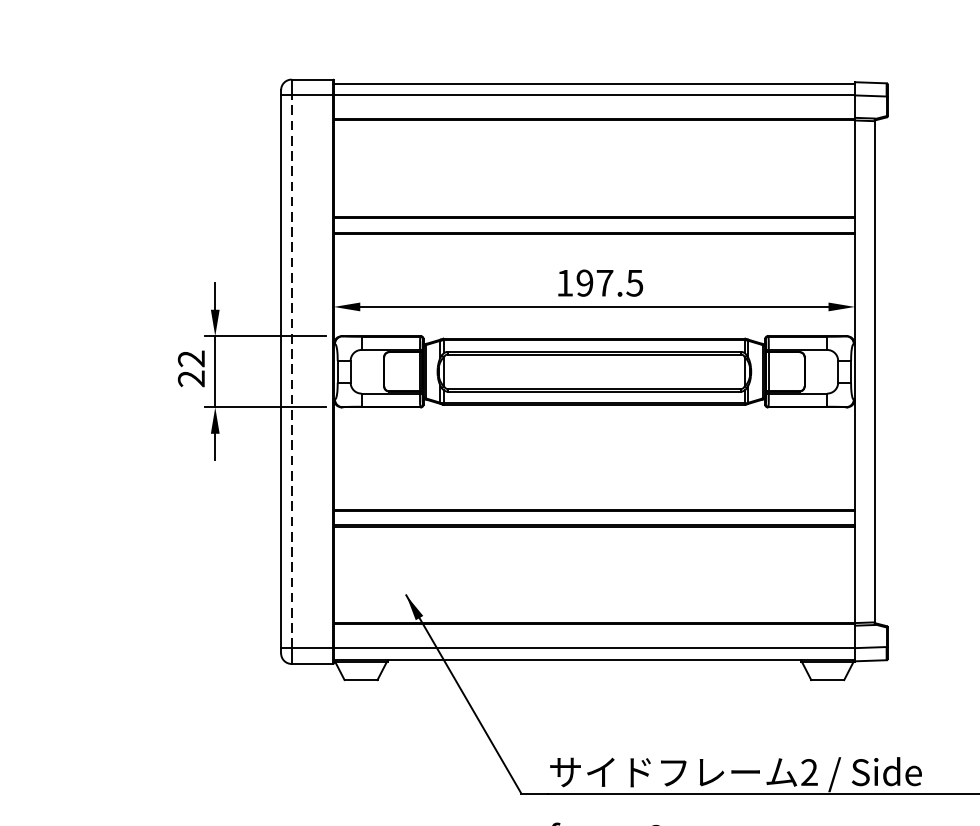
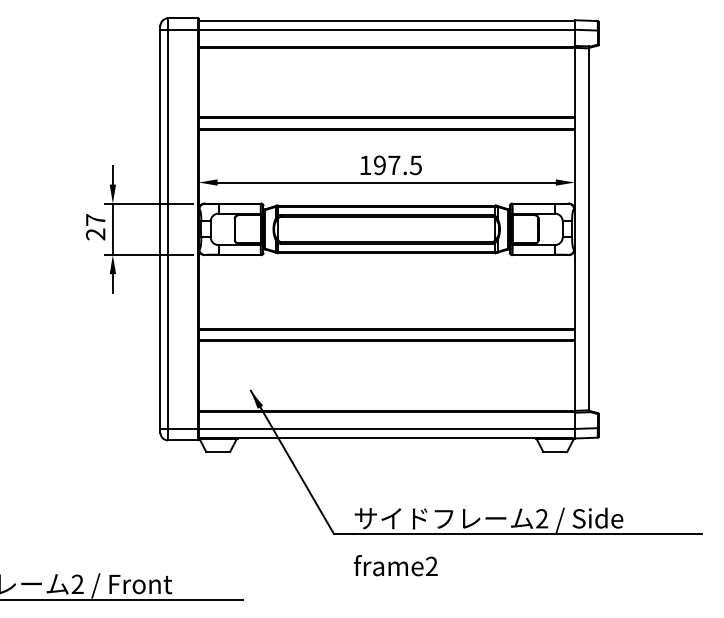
text: (191, 358) -> (95, 219), 22 -> 27
line: (292, 371) -> (168, 229), dashed -> solid

